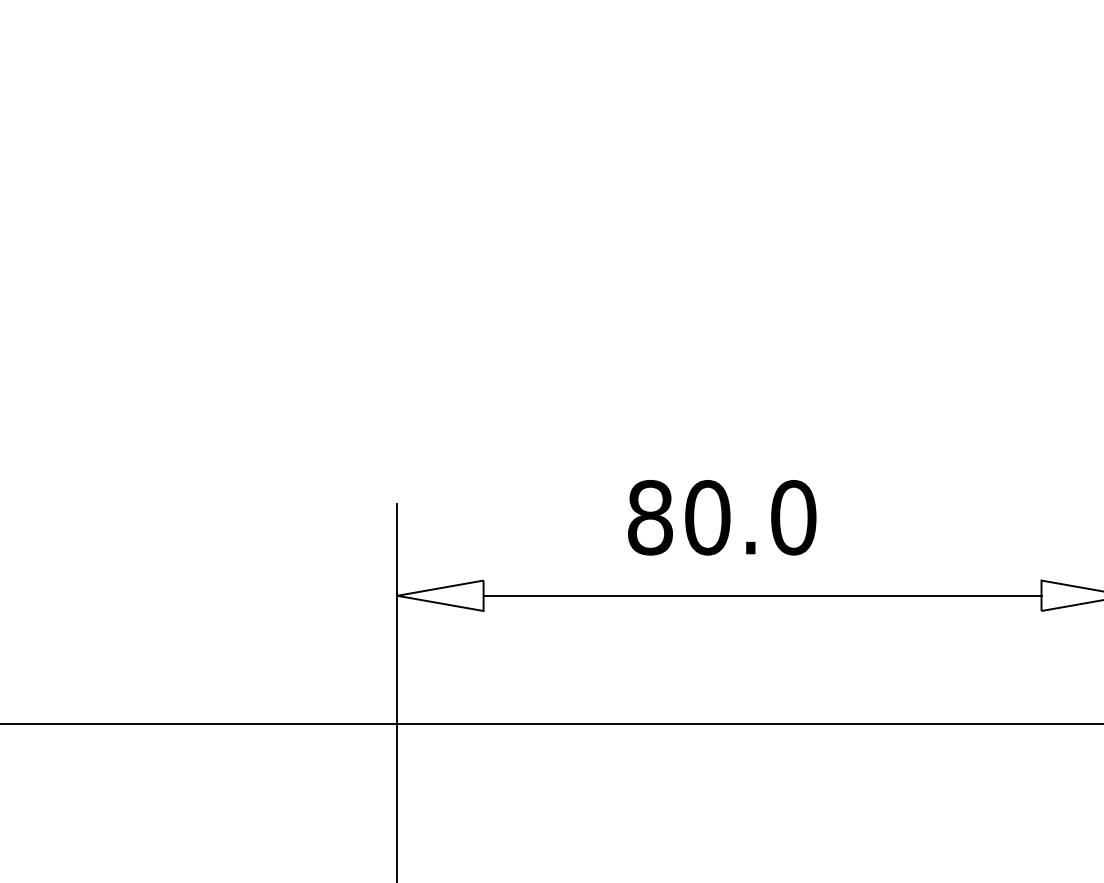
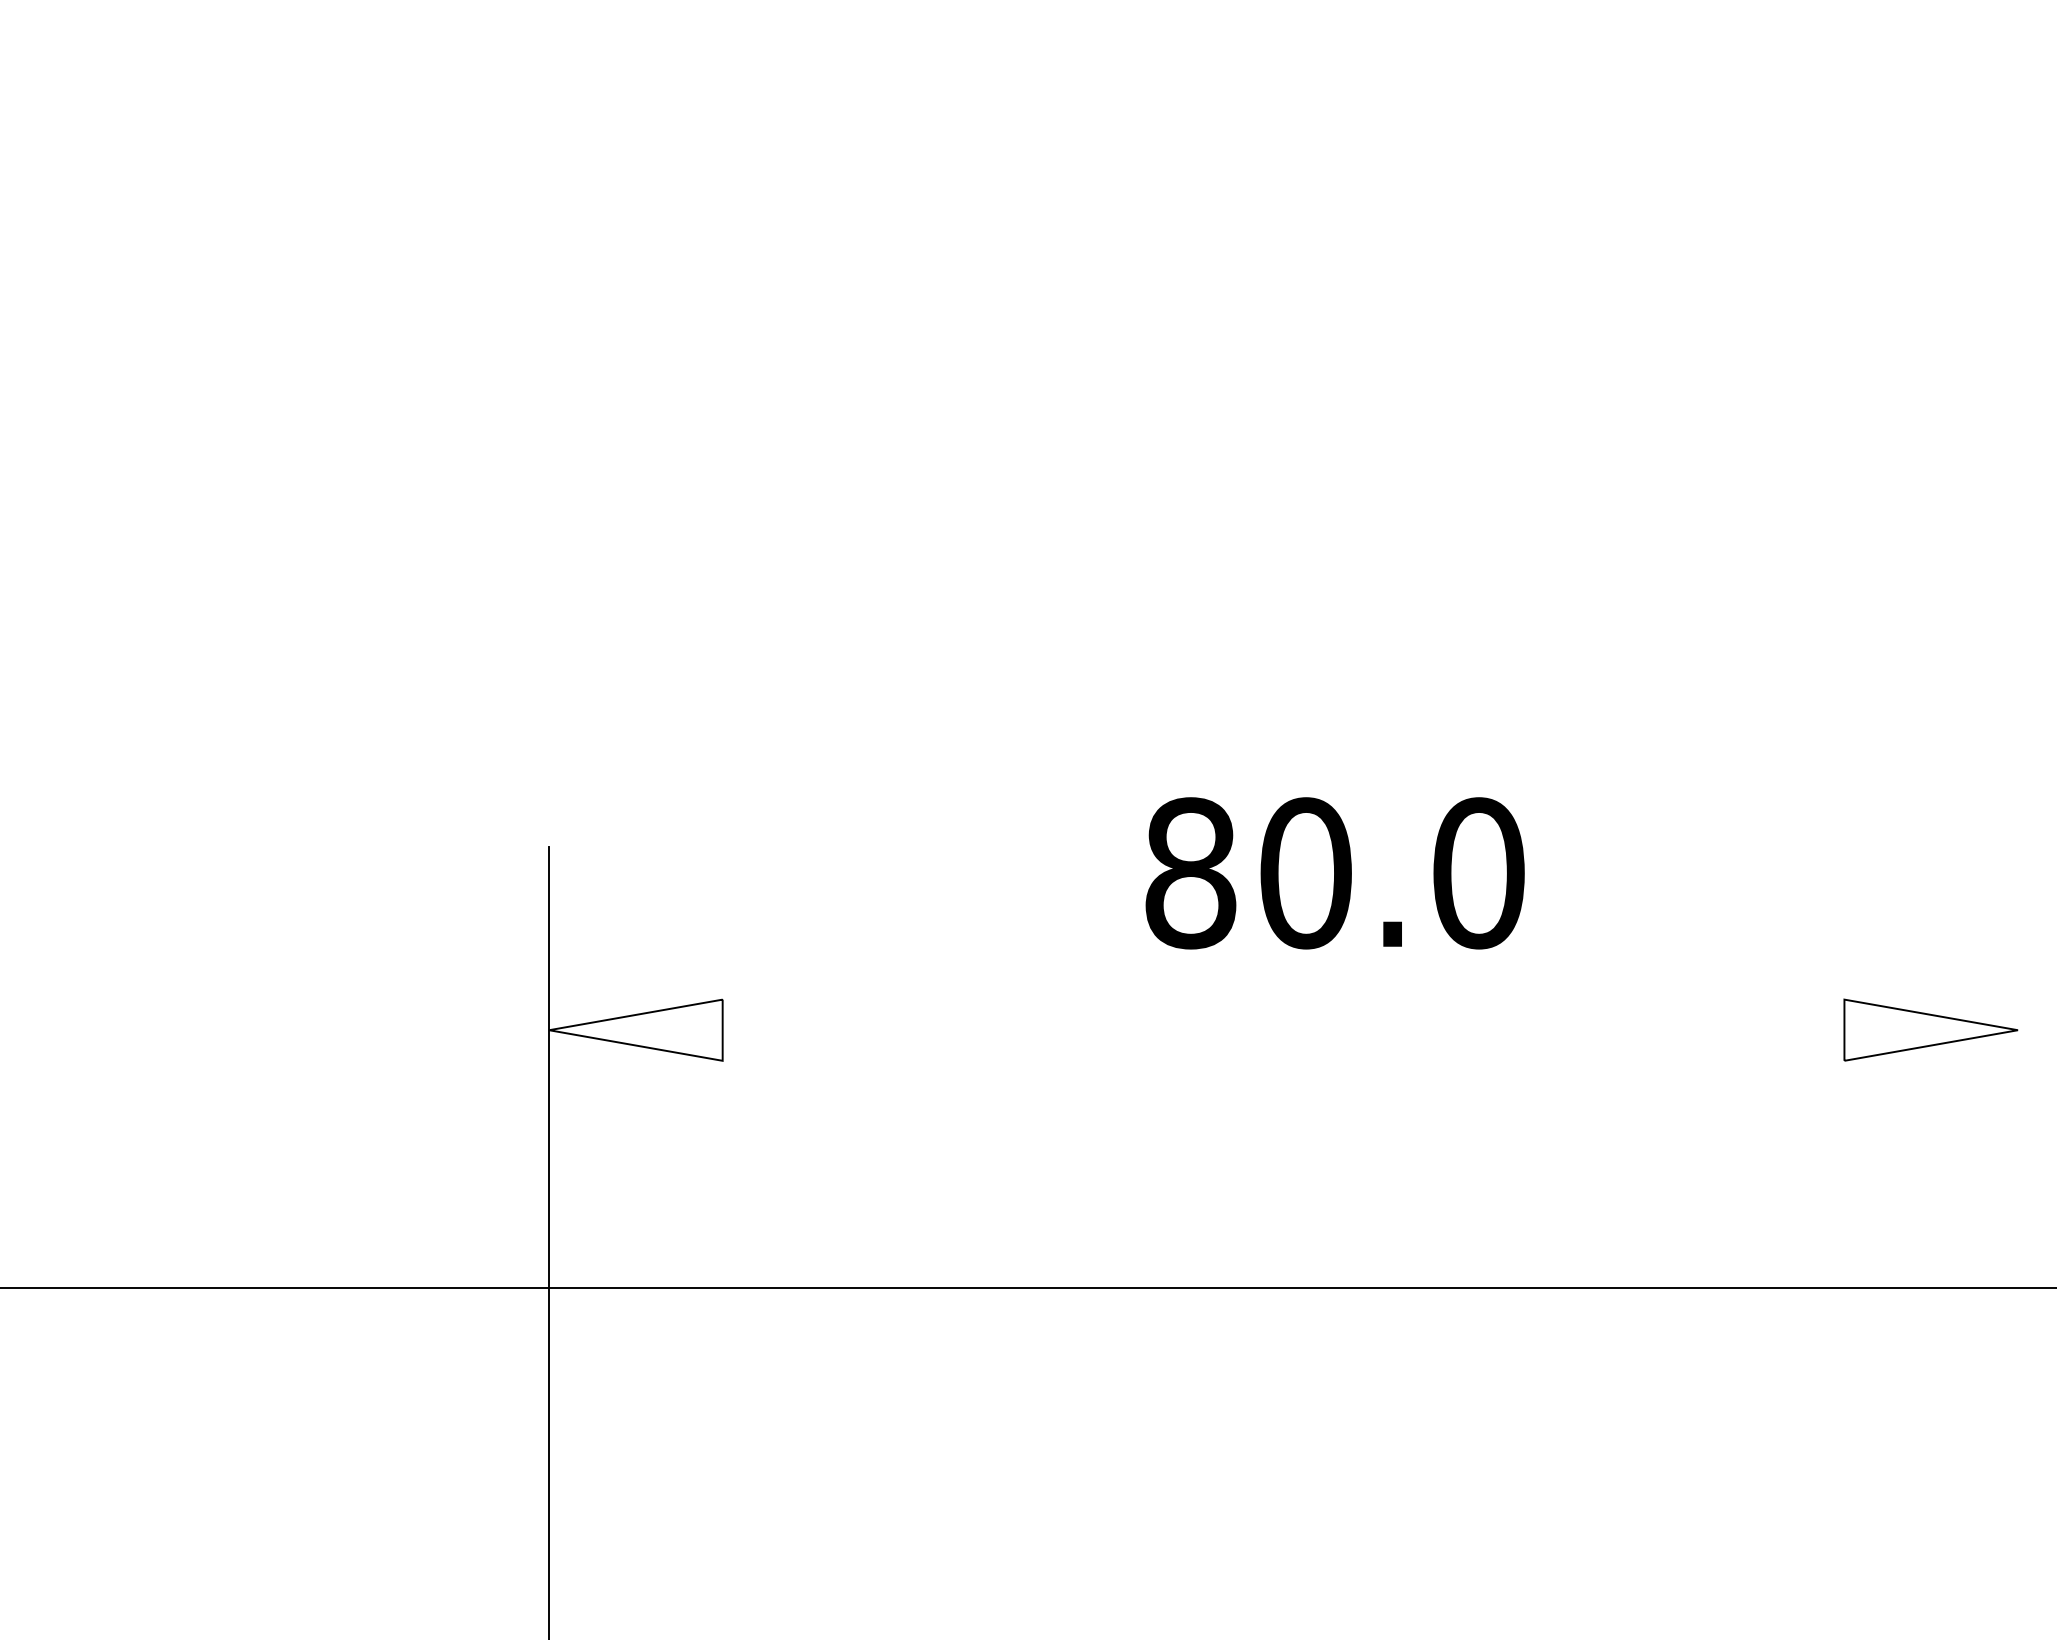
text: (722, 517) -> (1335, 872), moved
line: (762, 595) -> (1283, 1029), removed

